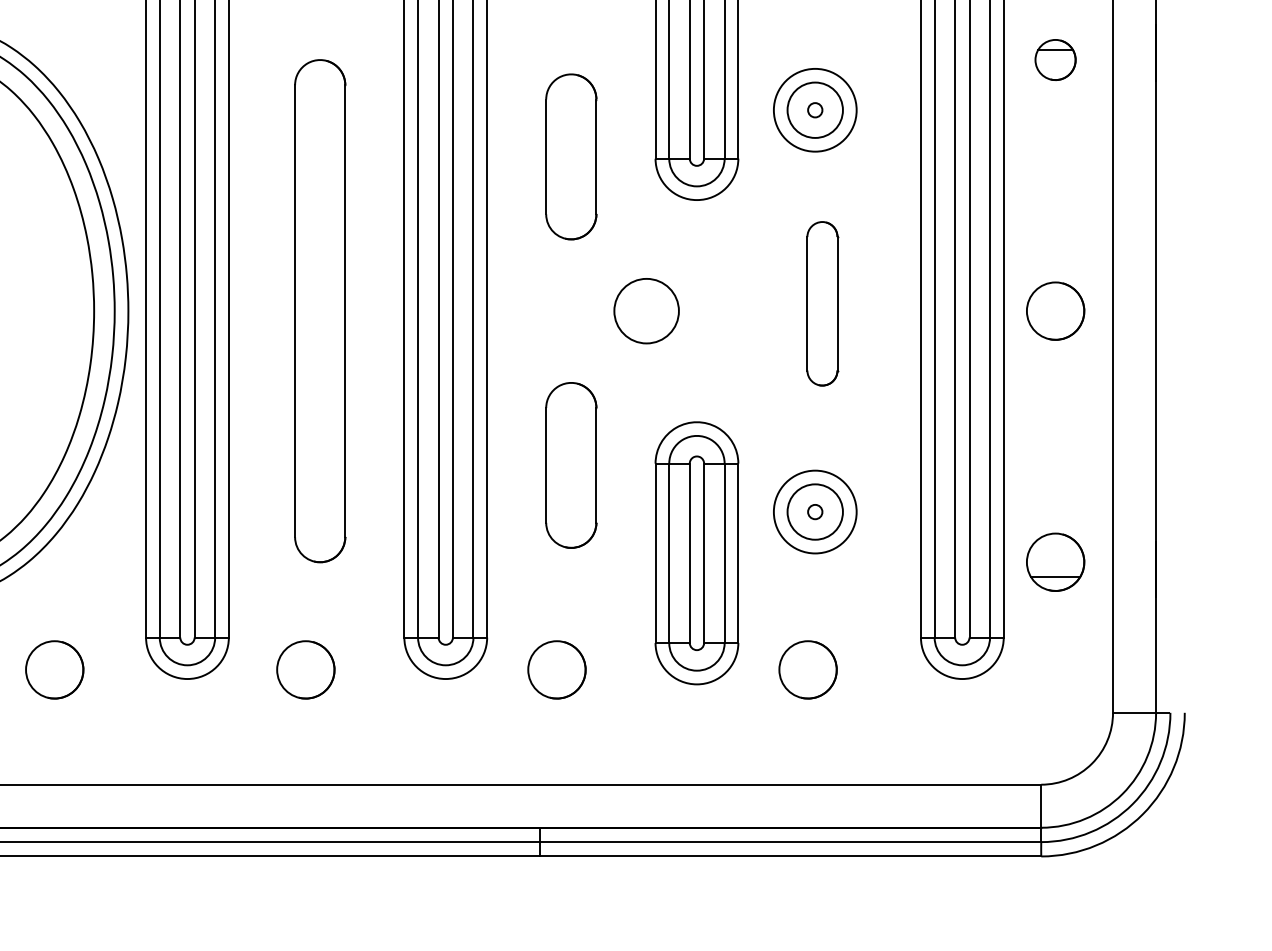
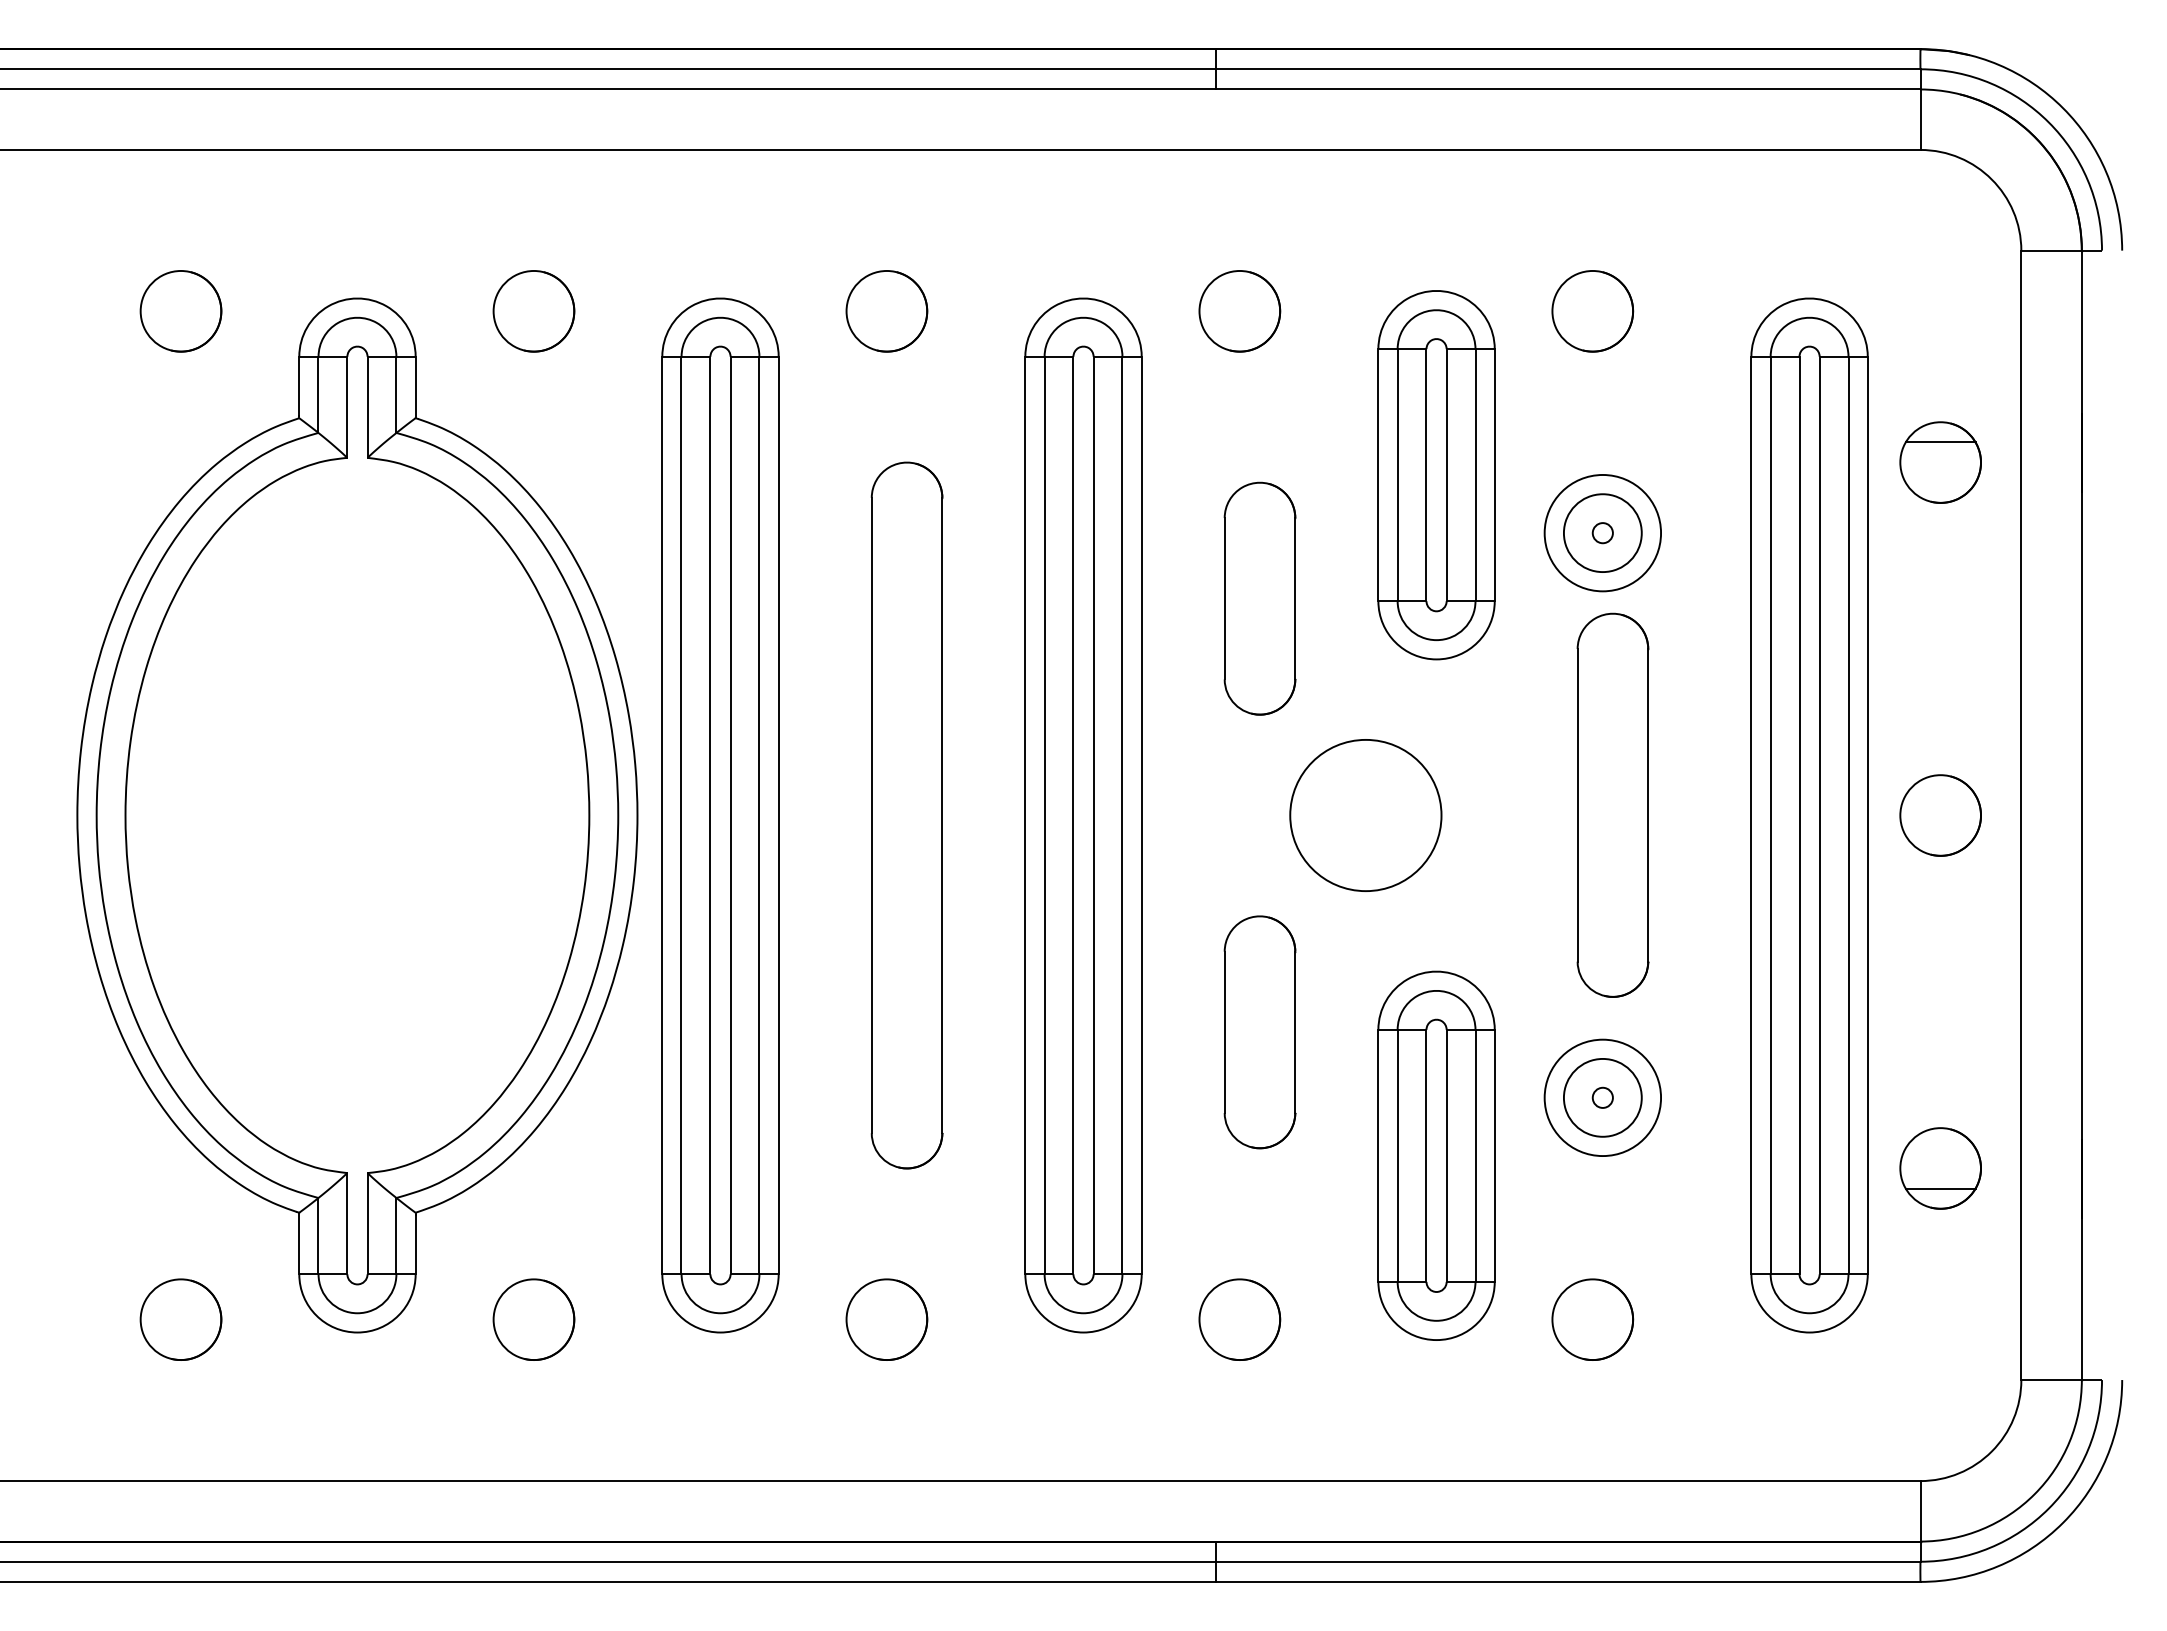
part: (1055, 59) -> (1940, 462), size x1.43
part: (822, 303) -> (1612, 804), size x1.67
circle: (646, 311) -> (1365, 815), size x1.67

